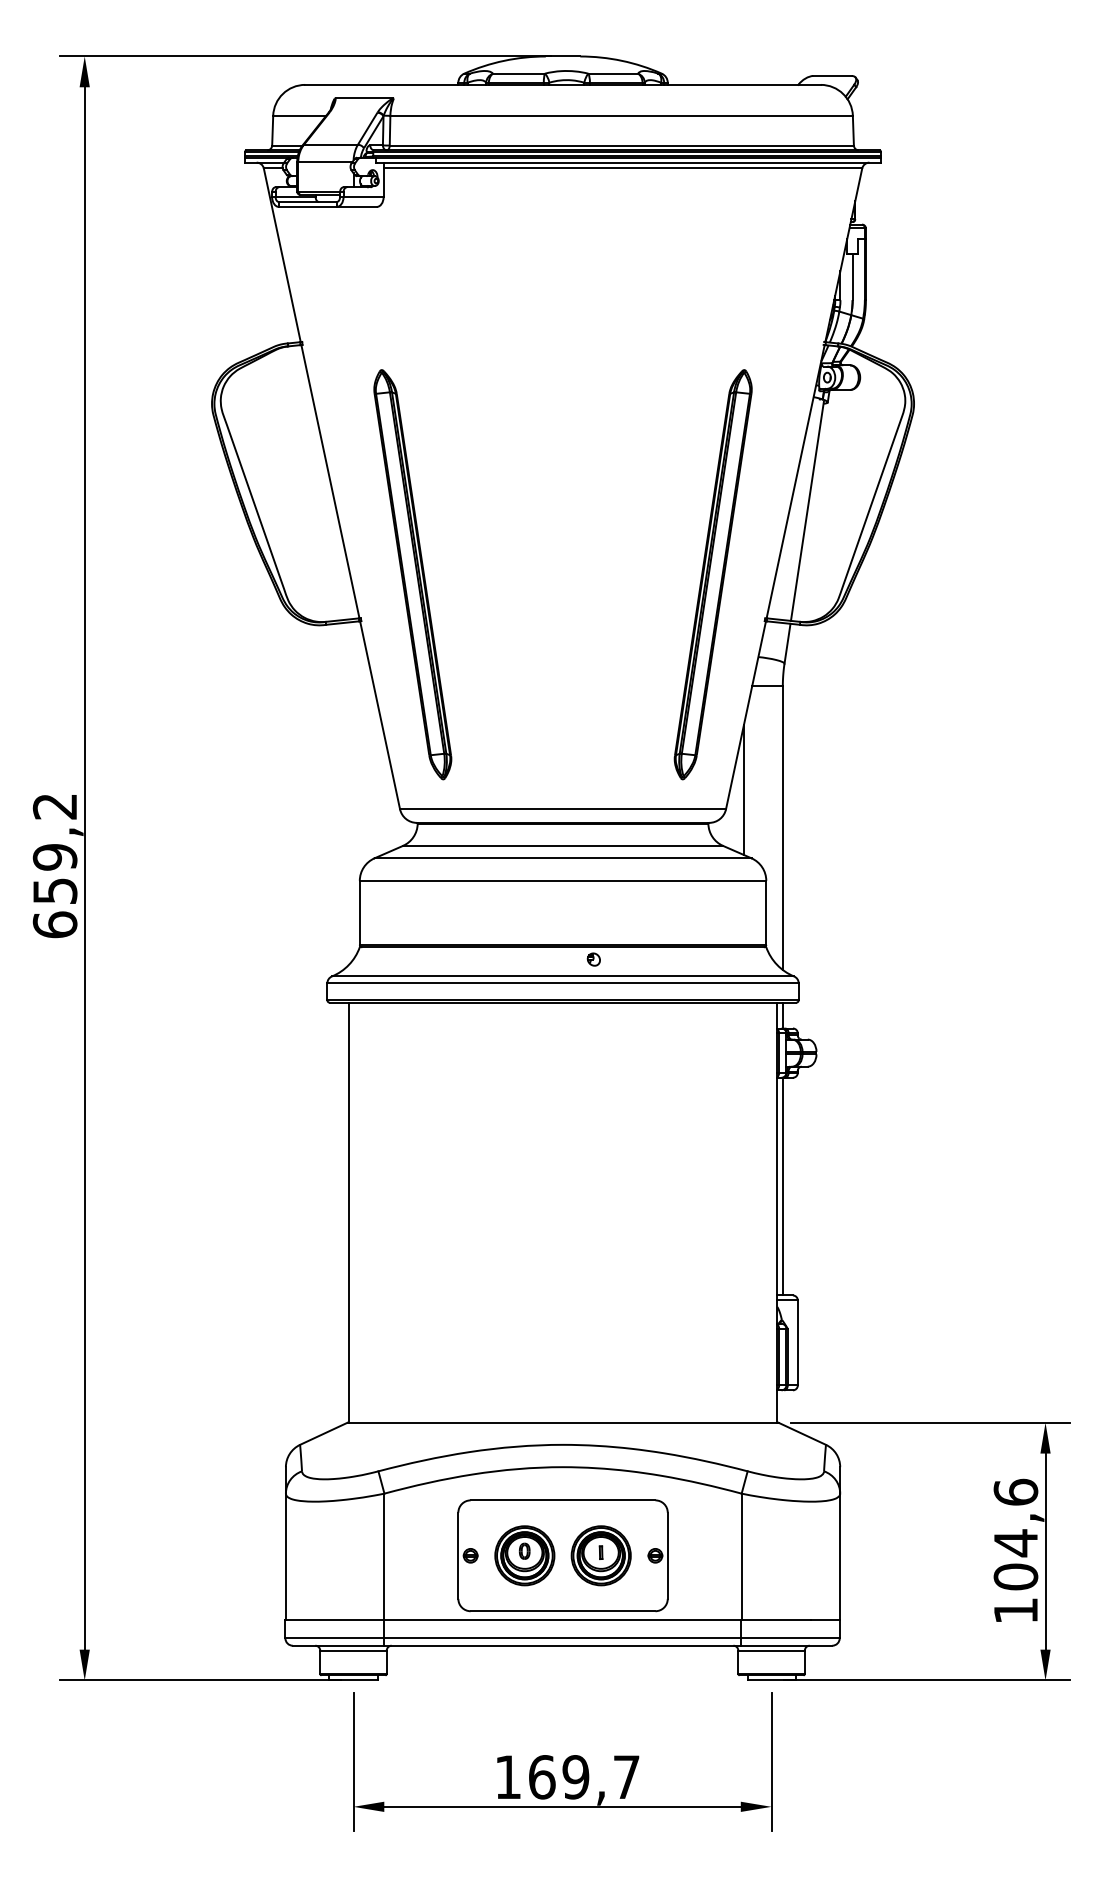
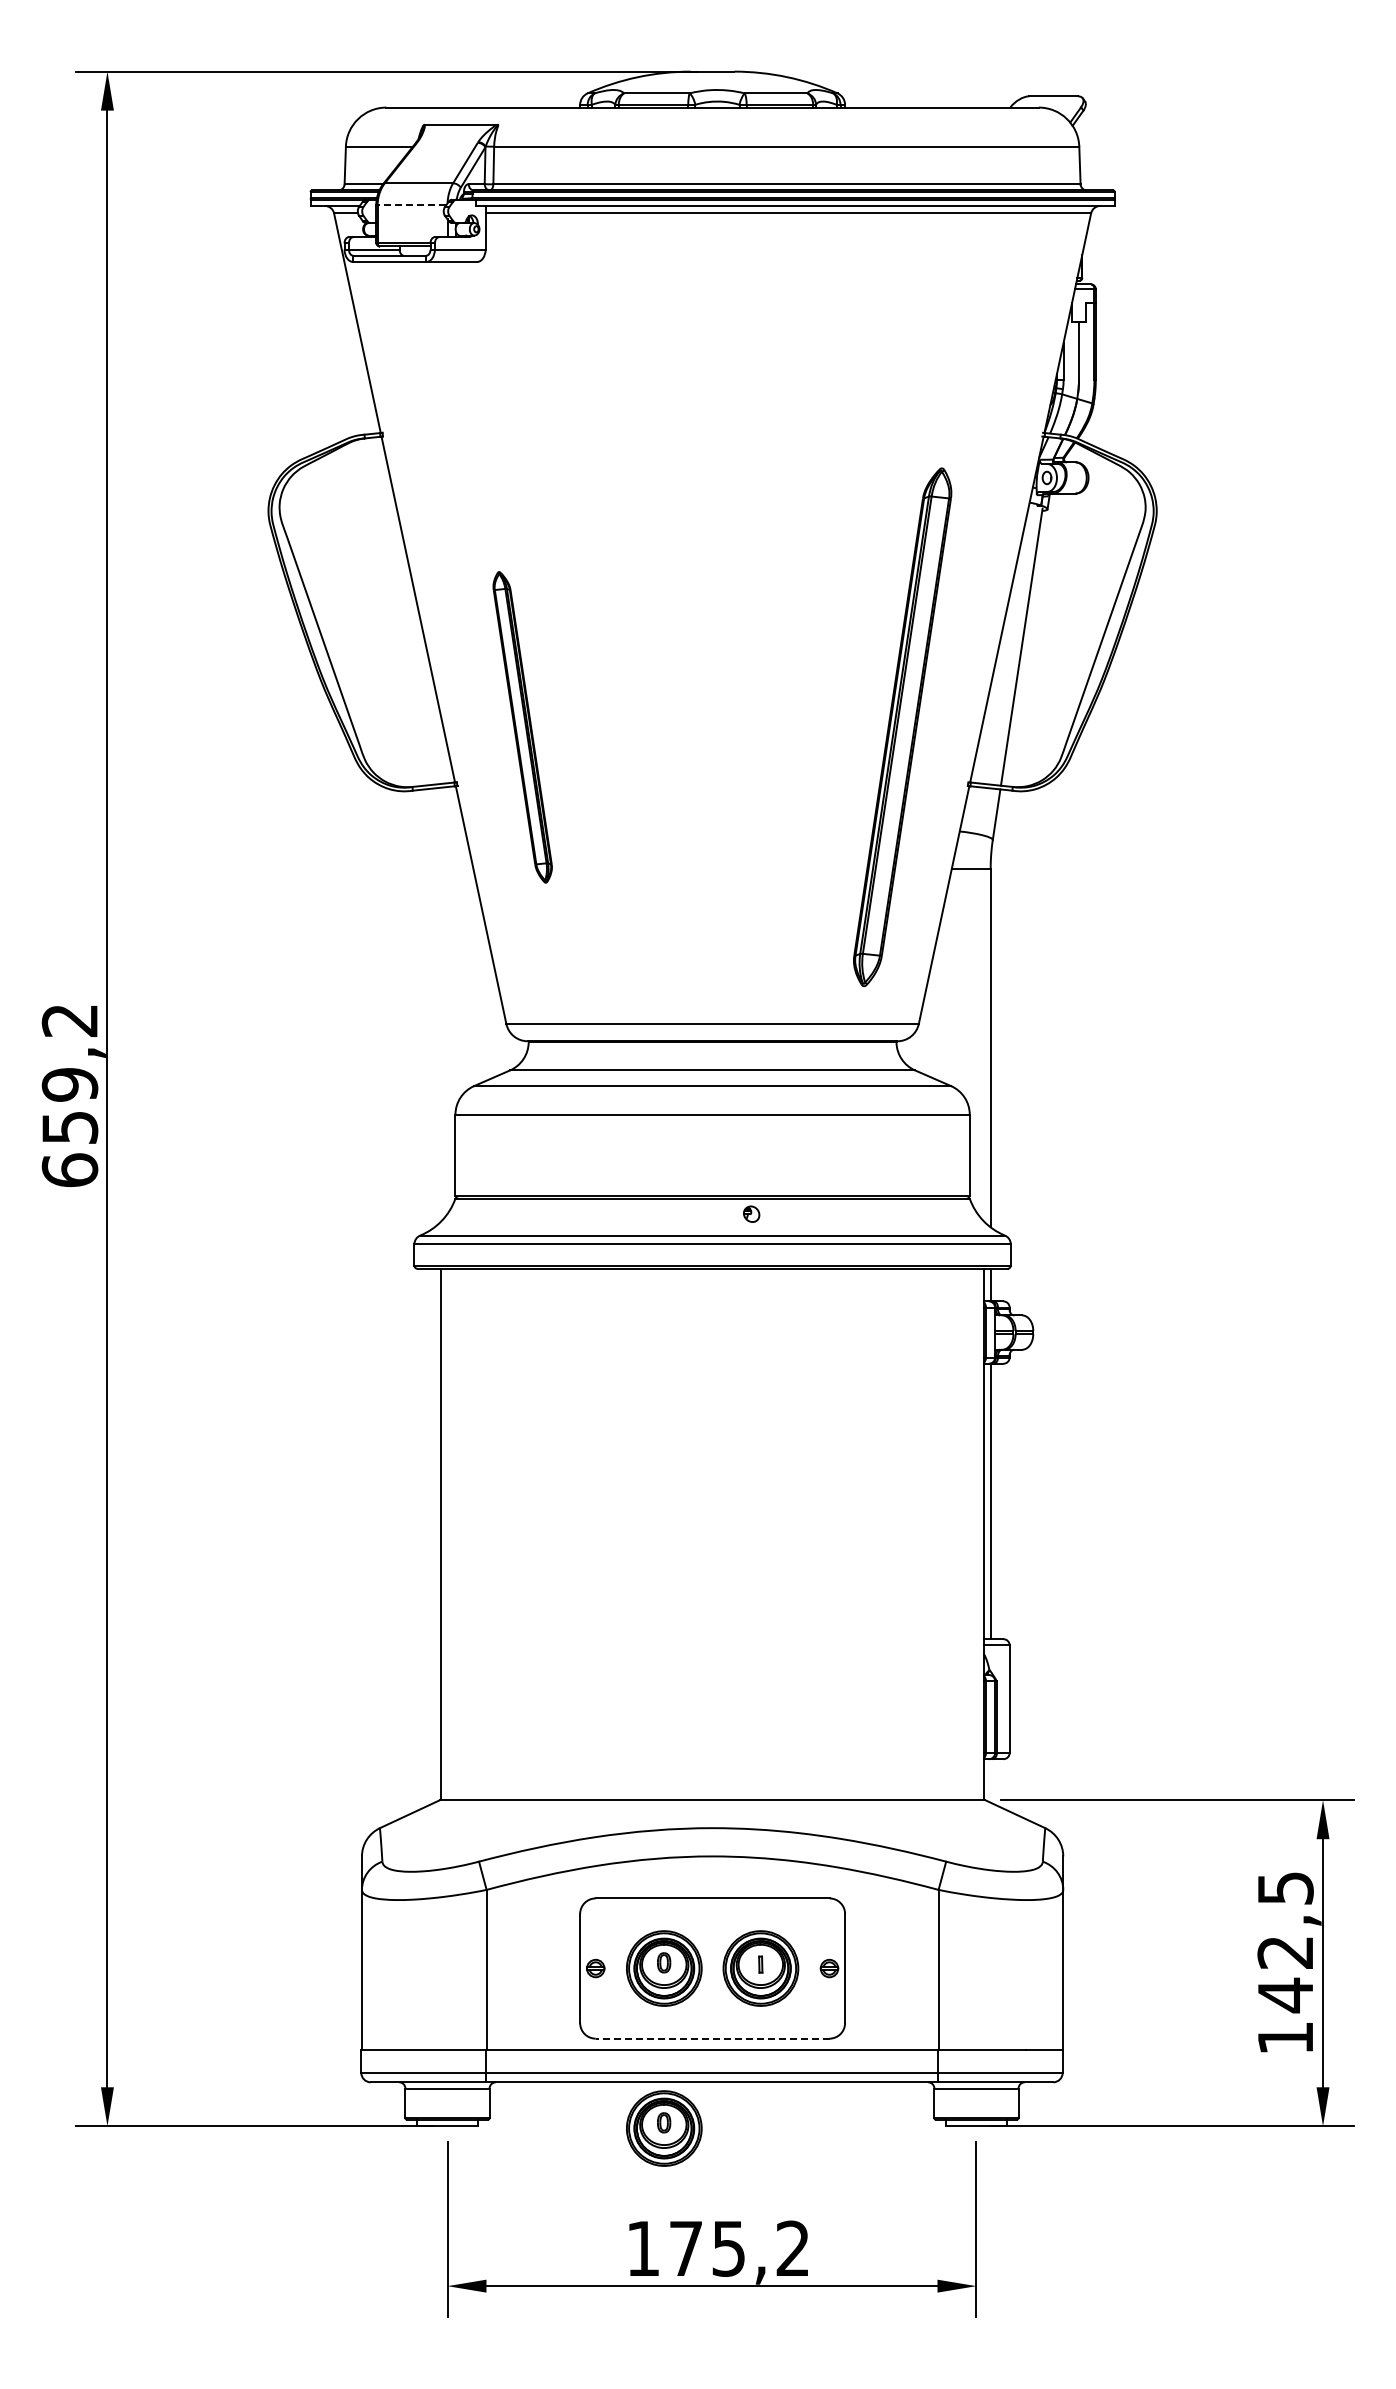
line: (325, 162) -> (411, 205), solid -> dashed
part: (412, 574) -> (522, 727), size x0.6
line: (743, 789) -> (941, 999), removed
text: (1015, 1535) -> (1285, 1942), 104,6 -> 142,5
line: (562, 1611) -> (712, 2038), solid -> dashed
part: (525, 1682) -> (664, 2128), added
text: (583, 1777) -> (738, 2248), 169,7 -> 175,2

